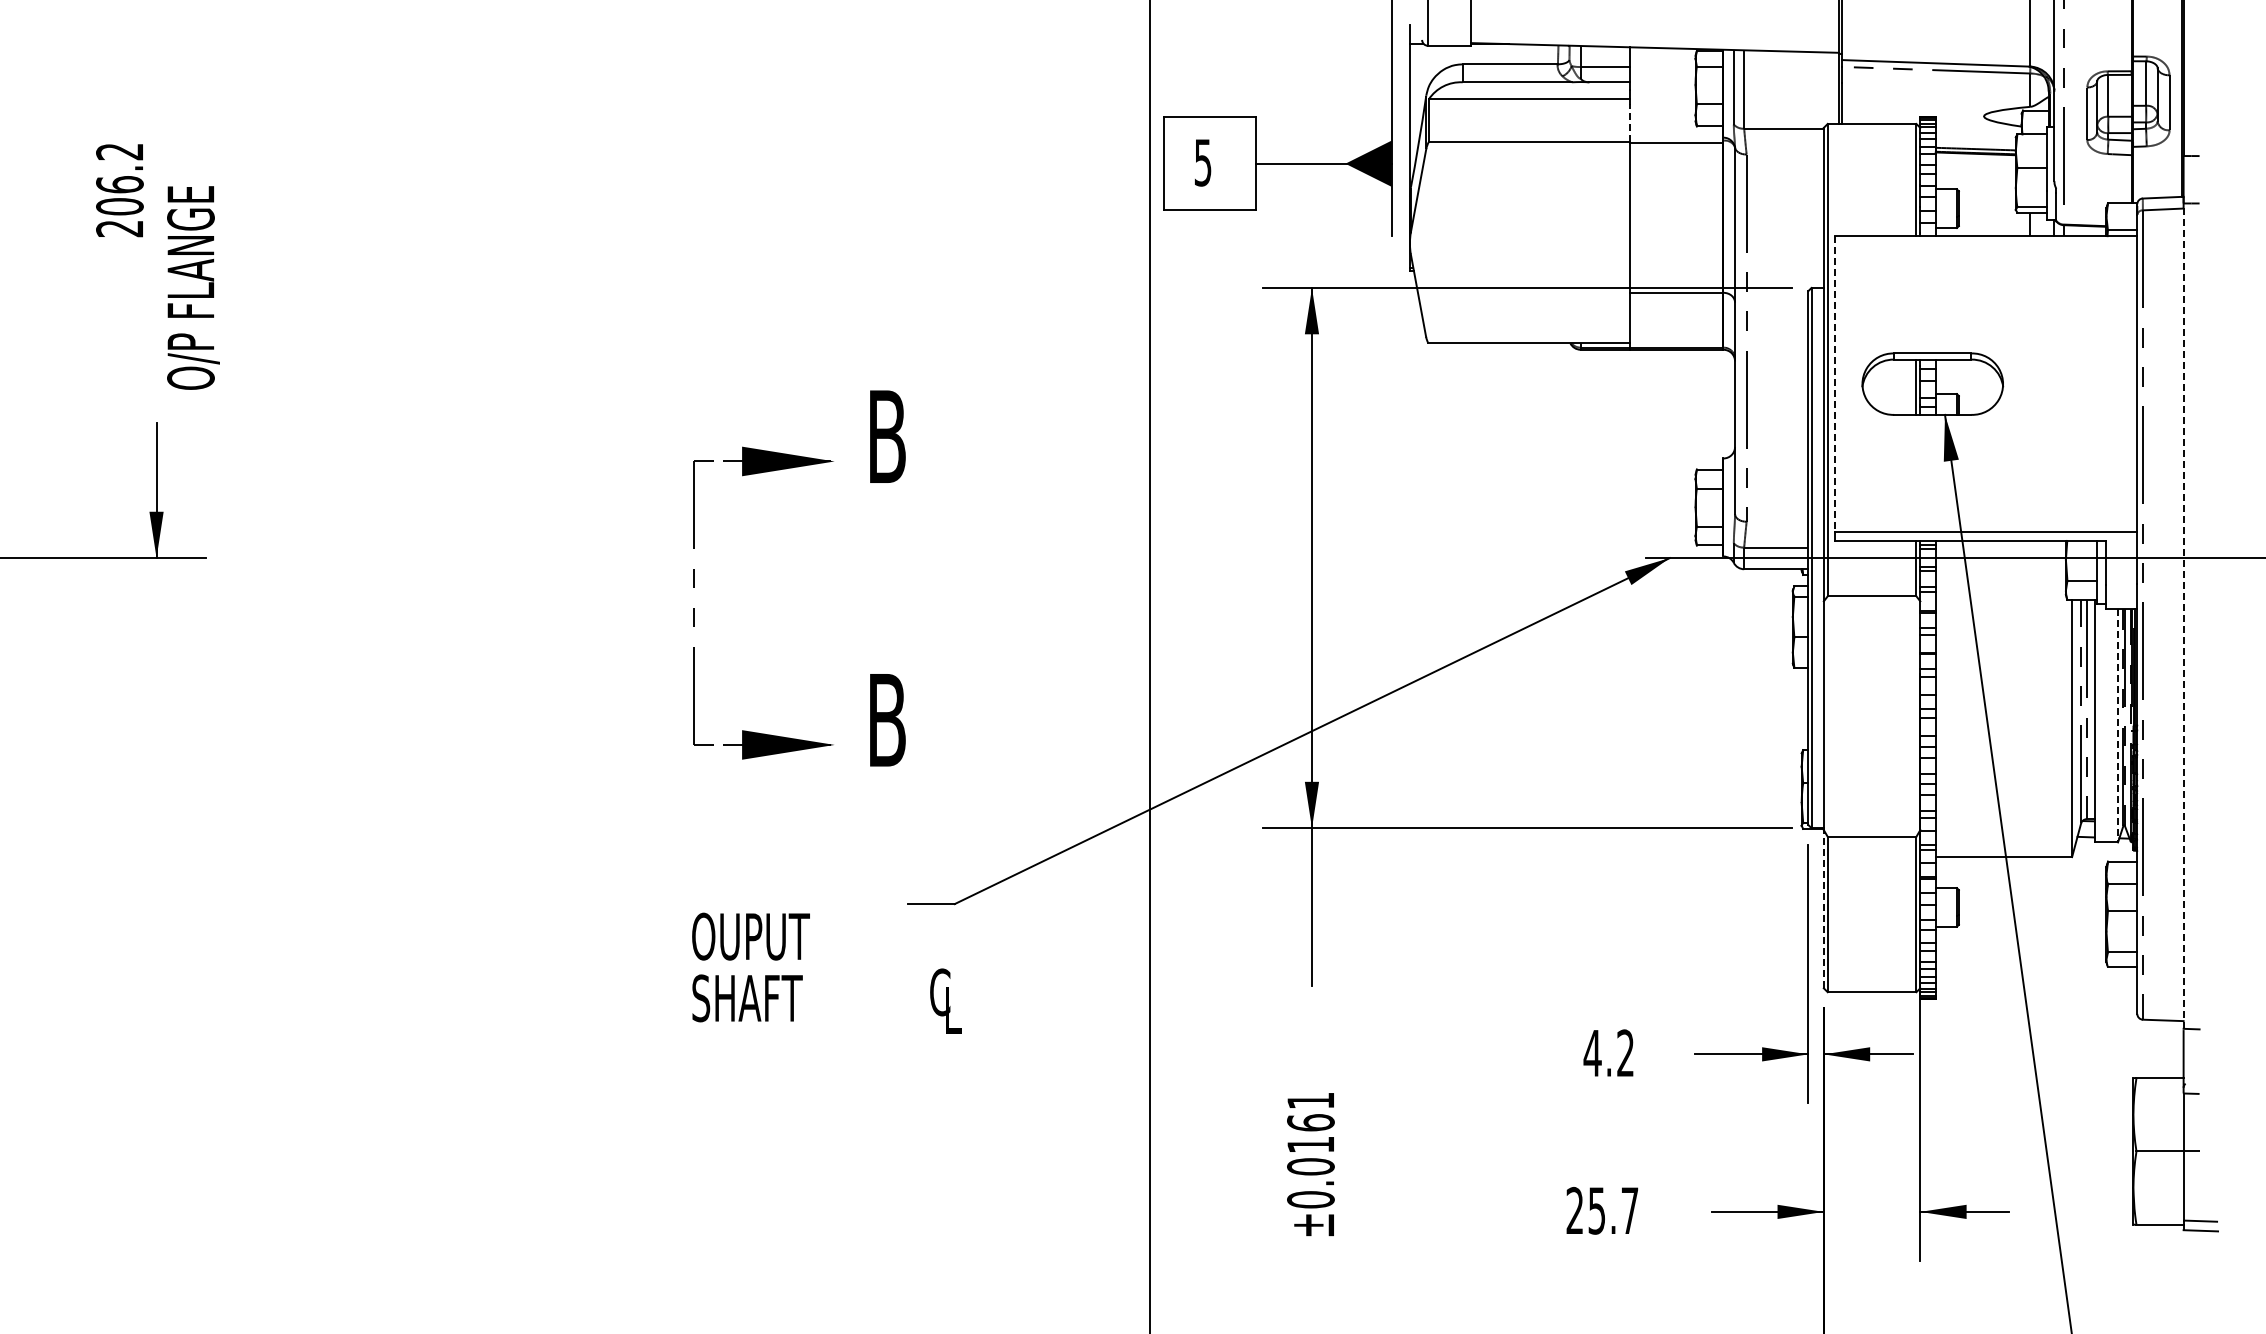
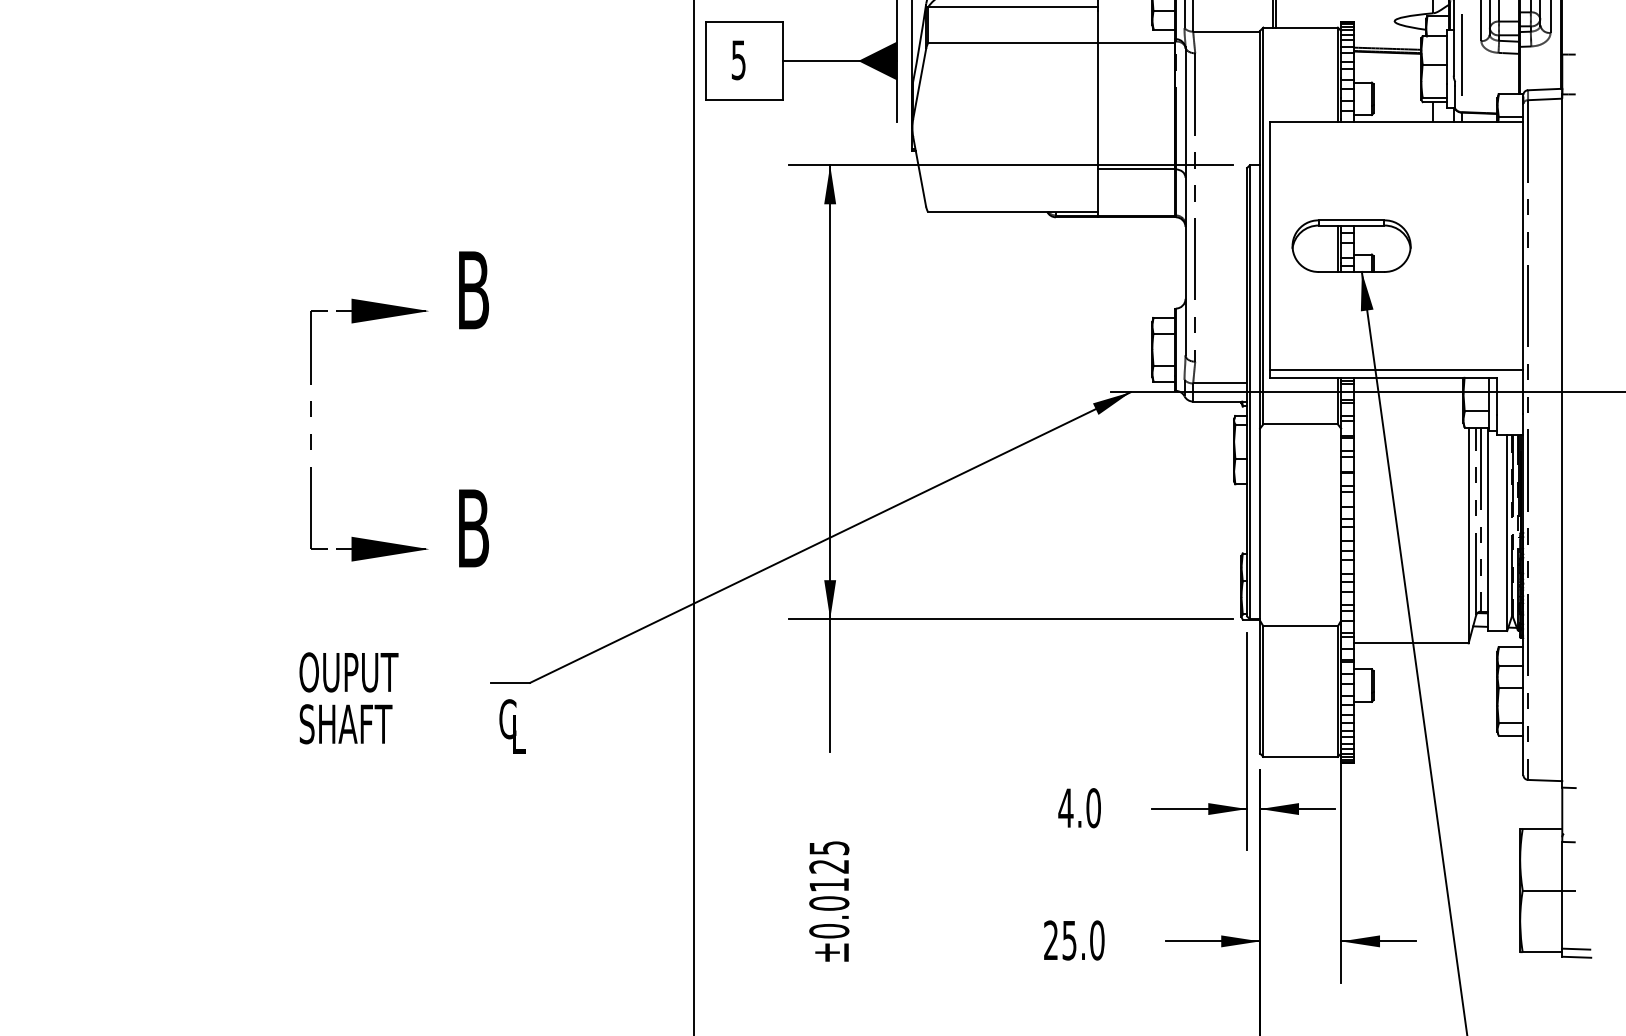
line: (1630, 122) -> (1097, 26), dashed -> solid
line: (1835, 384) -> (1269, 246), dashed -> solid
line: (2183, 616) -> (1562, 441), dashed -> solid
line: (2118, 725) -> (1507, 532), dashed -> solid
line: (1823, 908) -> (1259, 686), dashed -> solid
text: (826, 972) -> (412, 702), moved
text: (1625, 1053) -> (1093, 808), 4.2 -> 4.0
text: (1310, 1111) -> (828, 857), ±0.0161 -> ±0.0125
text: (1629, 1210) -> (1096, 940), 25.7 -> 25.0

